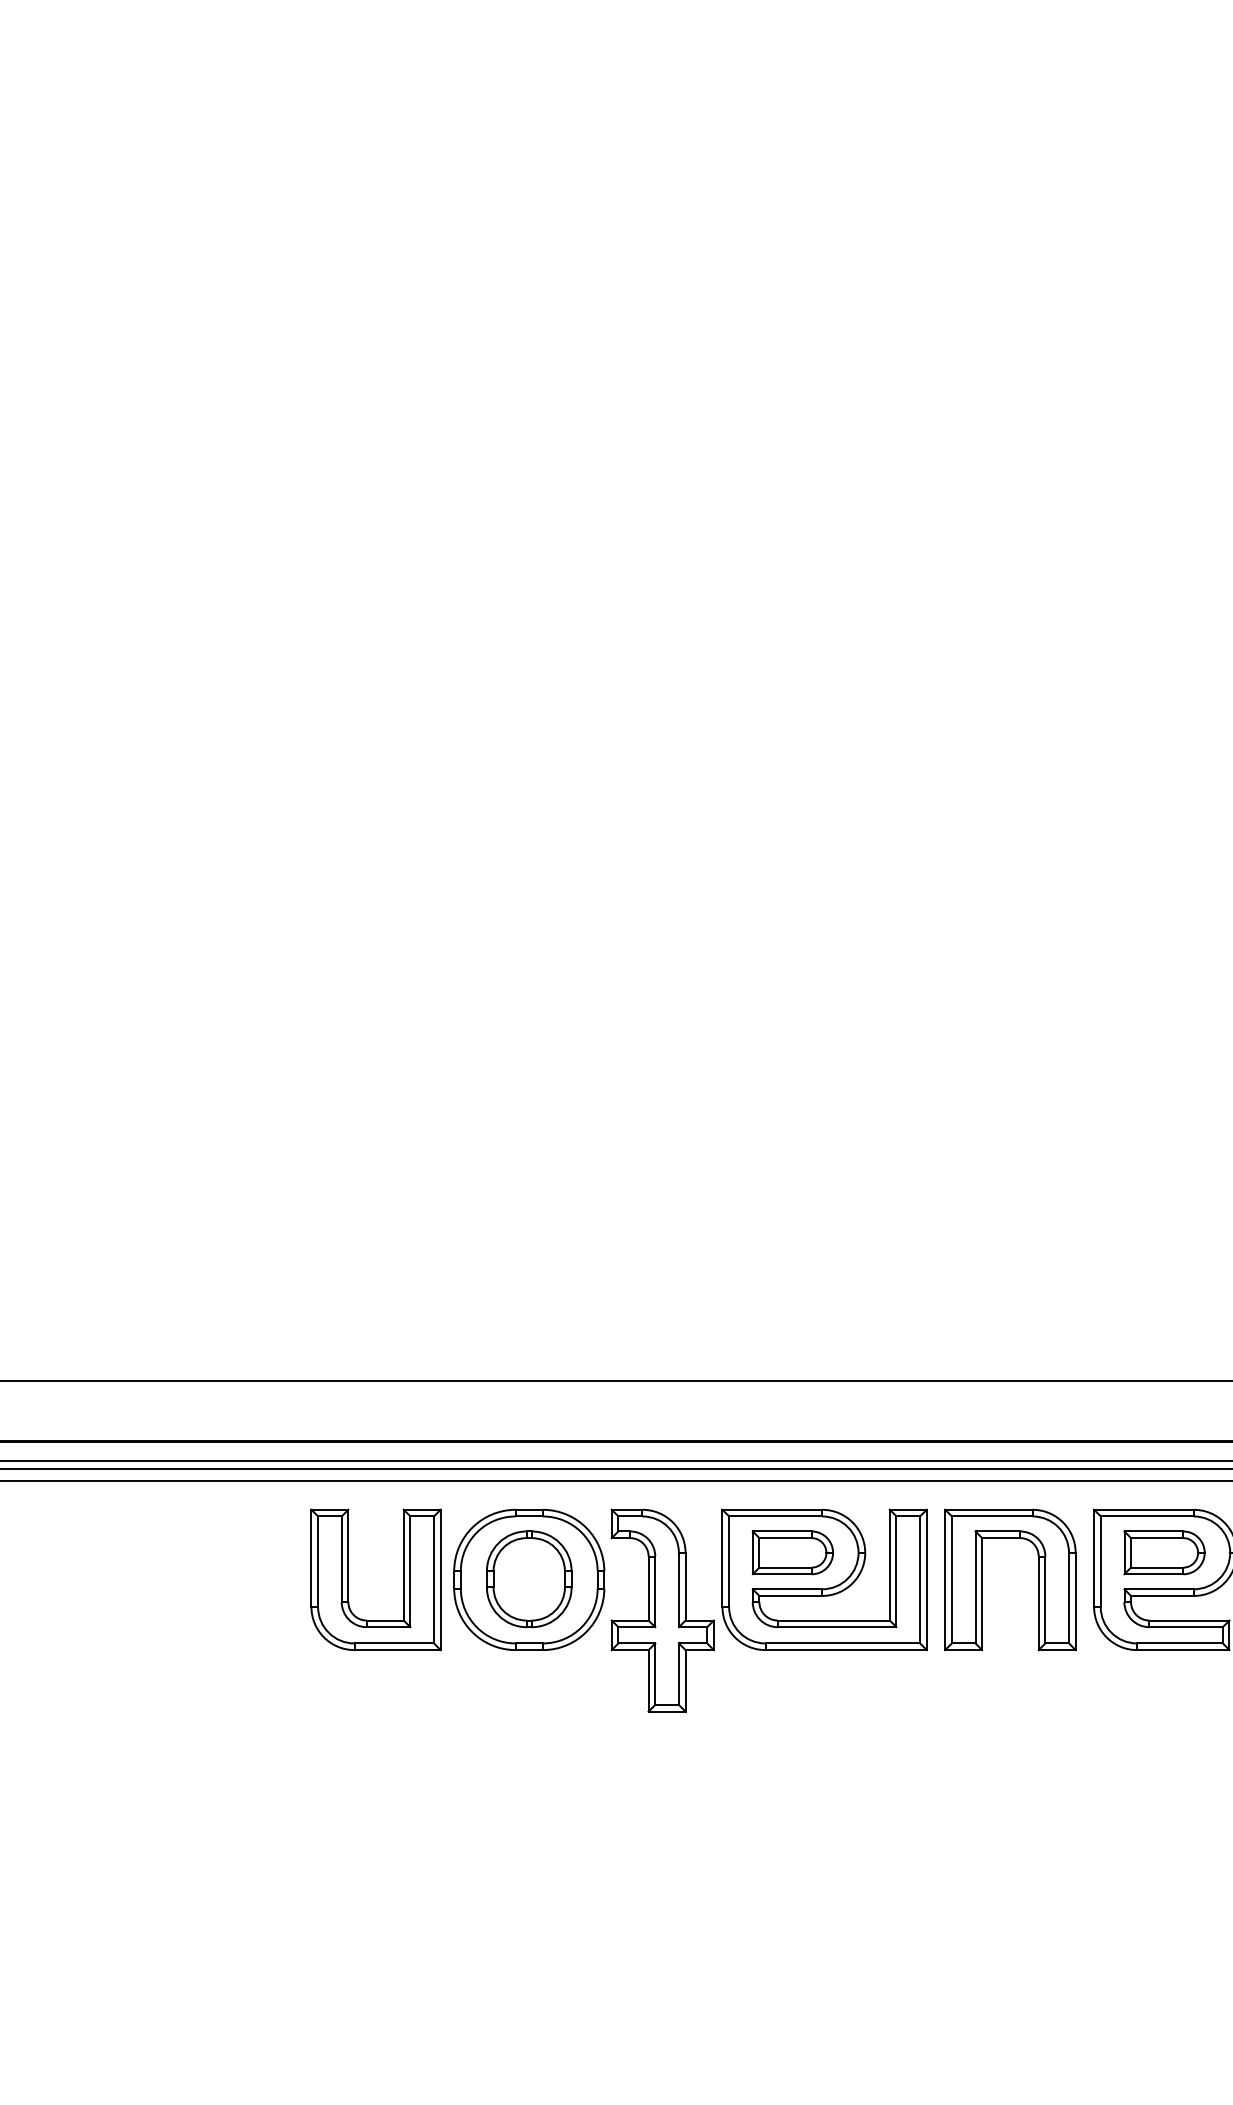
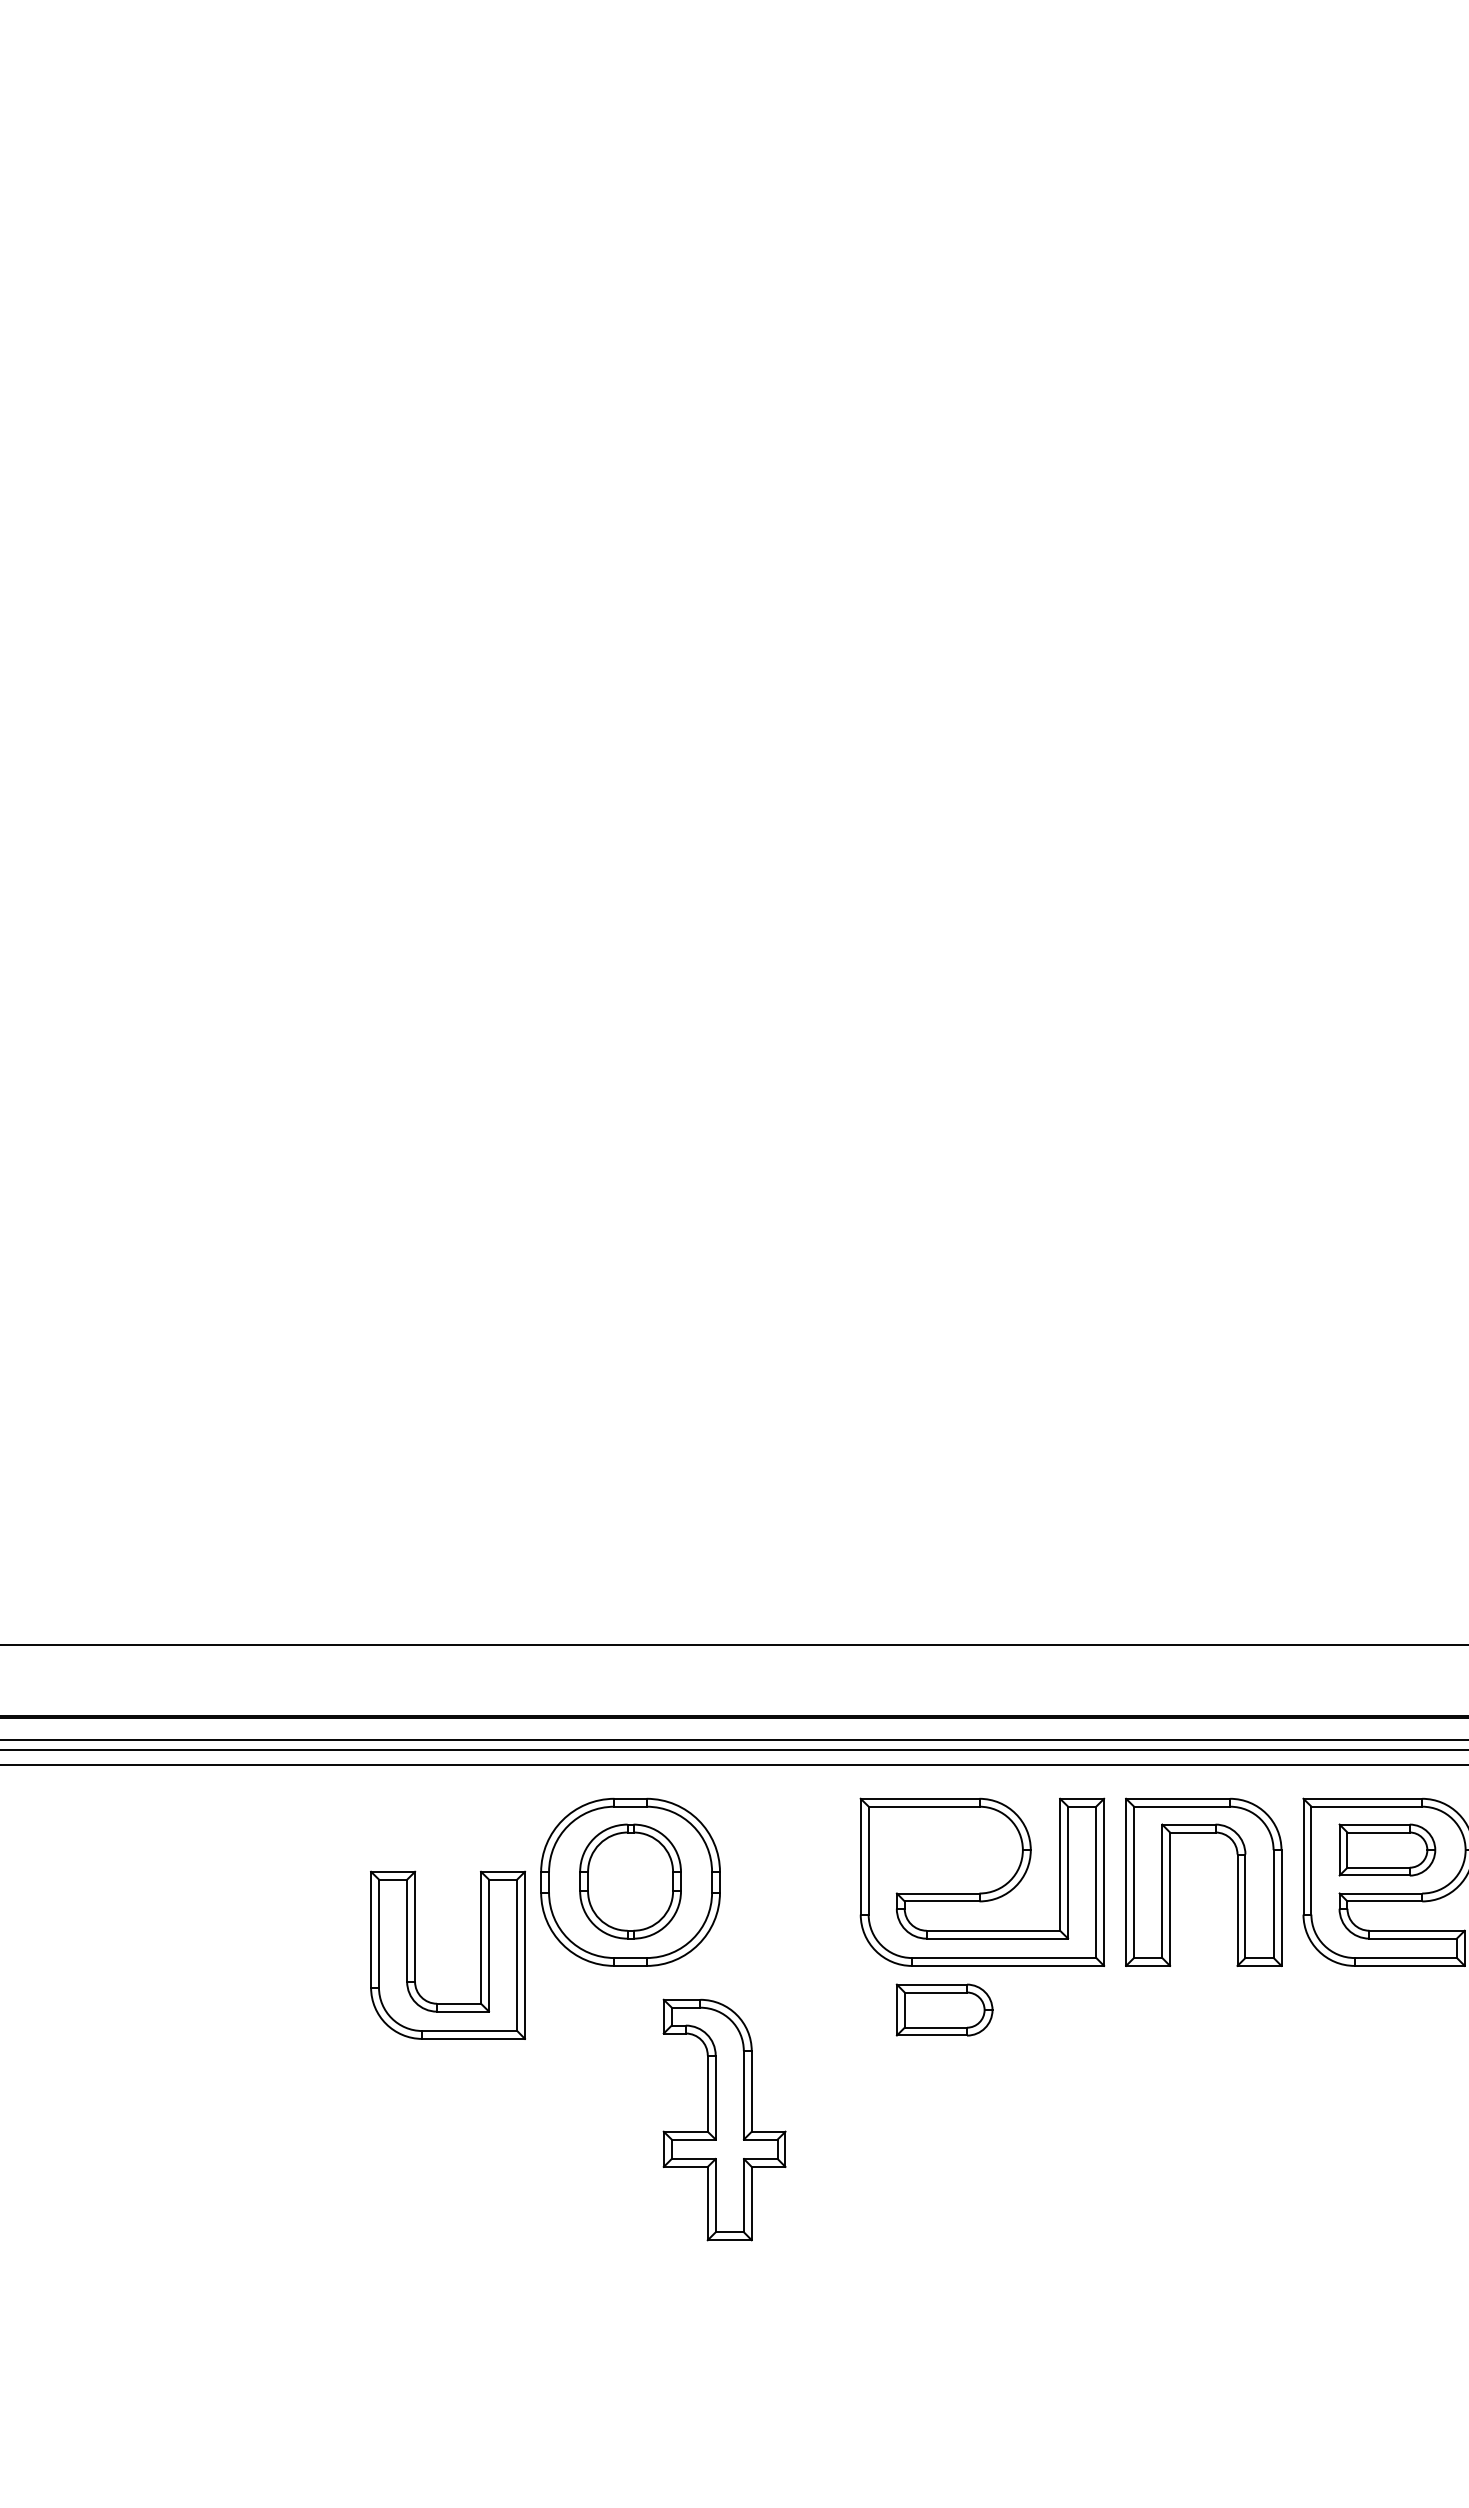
part: (792, 1552) -> (944, 2009), moved
part: (403, 1579) -> (480, 1954), moved
part: (662, 1610) -> (724, 2119), moved

